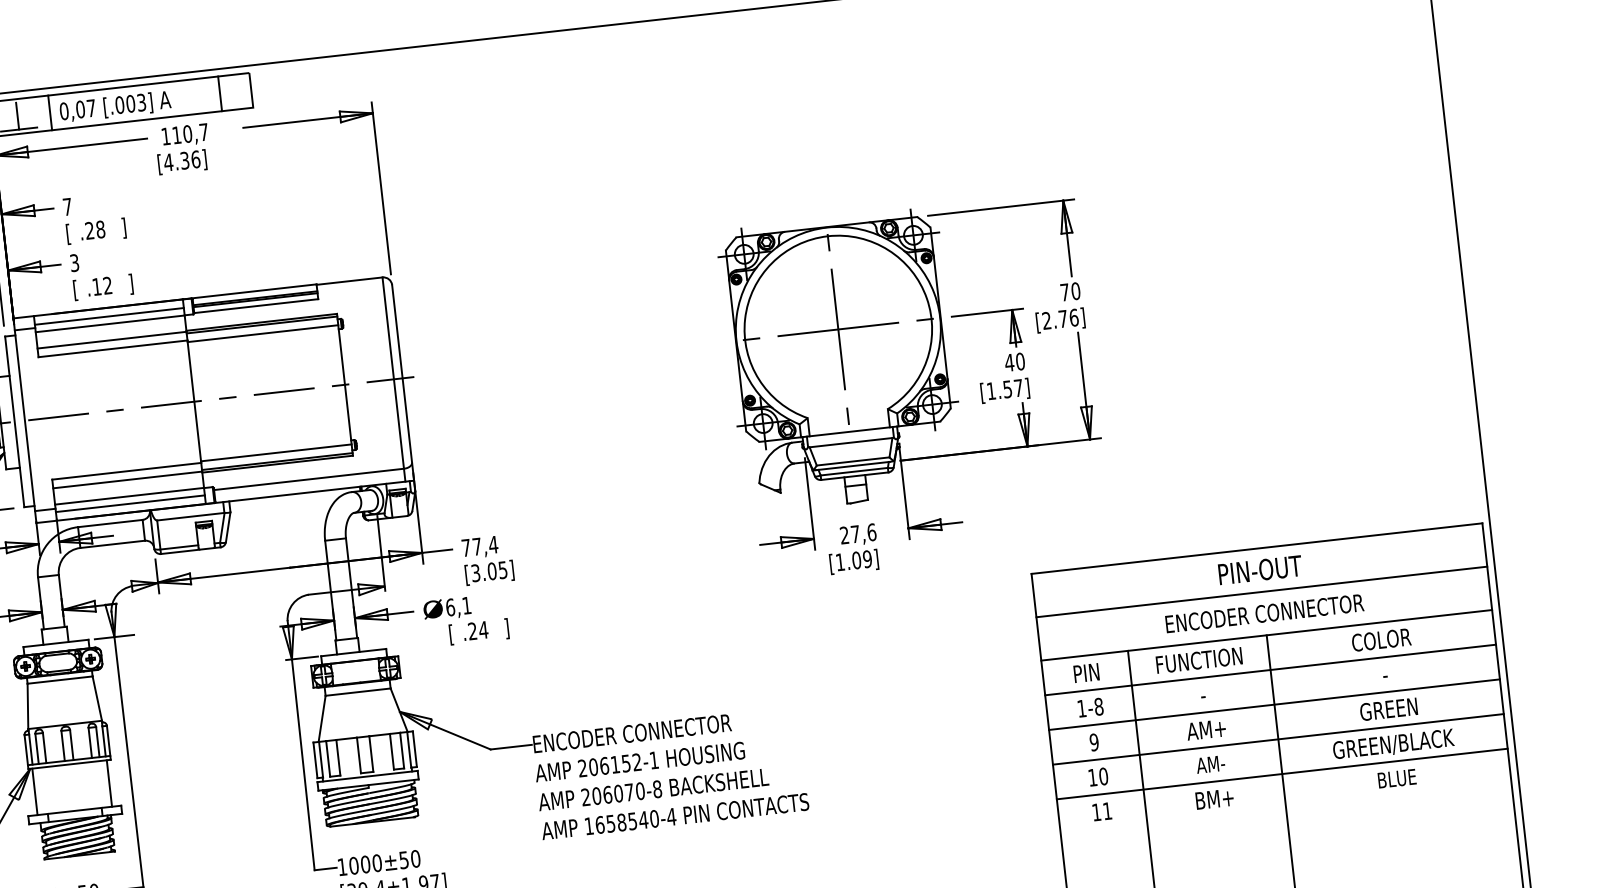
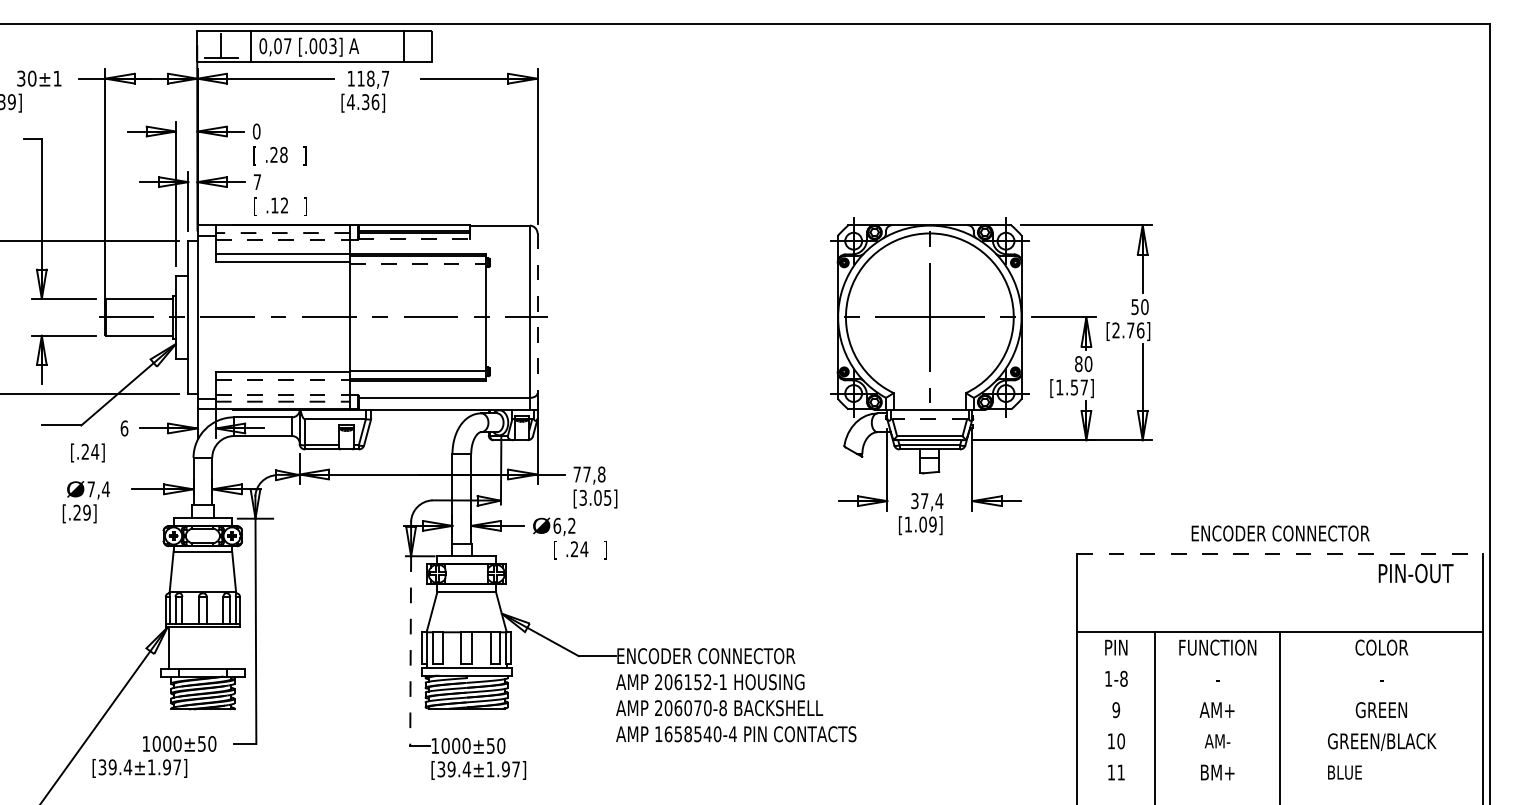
text: (187, 133) -> (370, 78), 110,7 -> 118,7
text: (67, 206) -> (256, 131), 7 -> 0
text: (74, 263) -> (257, 182), 3 -> 7
text: (1064, 293) -> (1134, 307), 70 -> 50
line: (256, 306) -> (414, 238), solid -> dashed
line: (108, 316) -> (282, 233), solid -> dashed
line: (110, 323) -> (283, 239), solid -> dashed
line: (262, 333) -> (417, 263), solid -> dashed
text: (1009, 363) -> (1078, 364), 40 -> 80
line: (403, 388) -> (537, 326), solid -> dashed
line: (850, 442) -> (929, 419), solid -> dashed
line: (128, 480) -> (283, 380), solid -> dashed
line: (130, 495) -> (283, 394), solid -> dashed
line: (130, 503) -> (283, 401), solid -> dashed
text: (858, 534) -> (927, 501), 27,6 -> 37,4
text: (493, 544) -> (601, 474), 77,4 -> 77,8
line: (1257, 548) -> (1280, 553), solid -> dashed
text: (1259, 570) -> (1415, 573), moved
line: (1262, 592) -> (1280, 593), removed
text: (466, 605) -> (571, 525), 6,1 -> 6,2
text: (1264, 613) -> (1280, 533), moved
line: (1270, 670) -> (1280, 663), removed
line: (1274, 704) -> (1280, 694), removed
line: (1278, 739) -> (1280, 725), removed
line: (303, 765) -> (410, 651), solid -> dashed
line: (1282, 773) -> (1280, 756), removed
text: (1396, 778) -> (1344, 772), moved
line: (109, 783) -> (236, 648), removed

